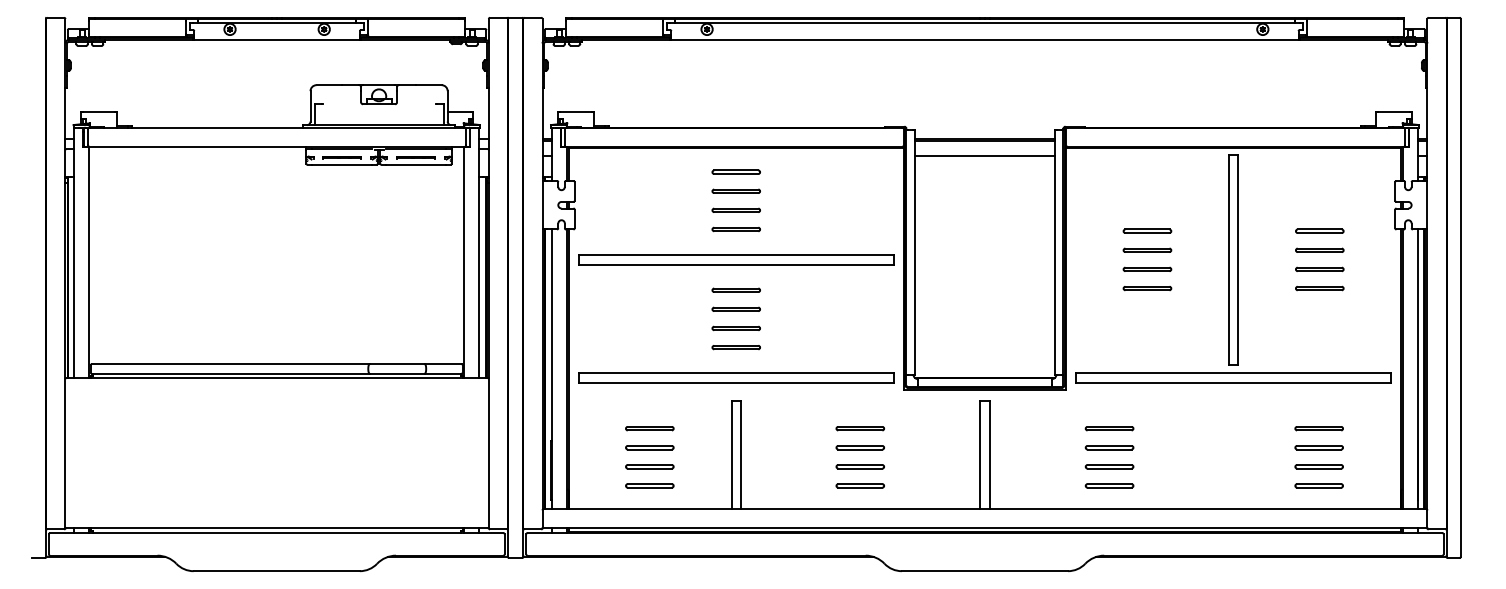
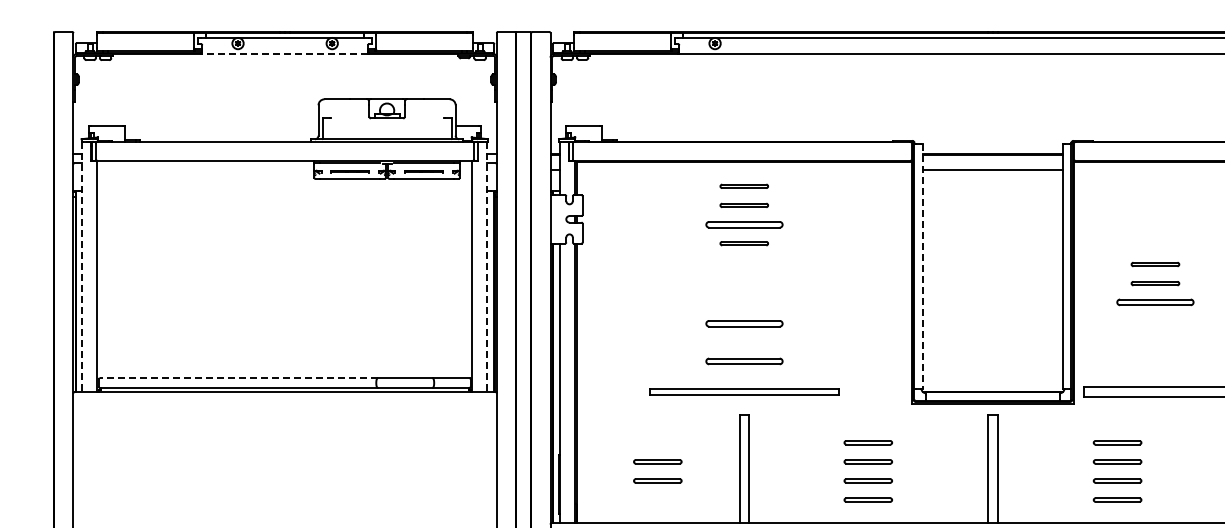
line: (277, 39) -> (285, 53), solid -> dashed
part: (735, 209) -> (743, 223), size x1.6
part: (1147, 230) -> (1155, 244), removed
line: (914, 252) -> (922, 266), solid -> dashed
line: (74, 253) -> (82, 267), solid -> dashed
line: (479, 253) -> (487, 267), solid -> dashed
part: (736, 259) -> (744, 273), removed
part: (1147, 288) -> (1155, 302), size x1.6
part: (735, 289) -> (743, 303), removed
part: (735, 308) -> (743, 322), size x1.6
part: (735, 328) -> (743, 342), removed
part: (735, 347) -> (743, 361), size x1.6
line: (230, 364) -> (238, 378), solid -> dashed
part: (736, 377) -> (744, 391), size x0.6
part: (649, 428) -> (657, 442), removed
part: (649, 485) -> (657, 499), removed

